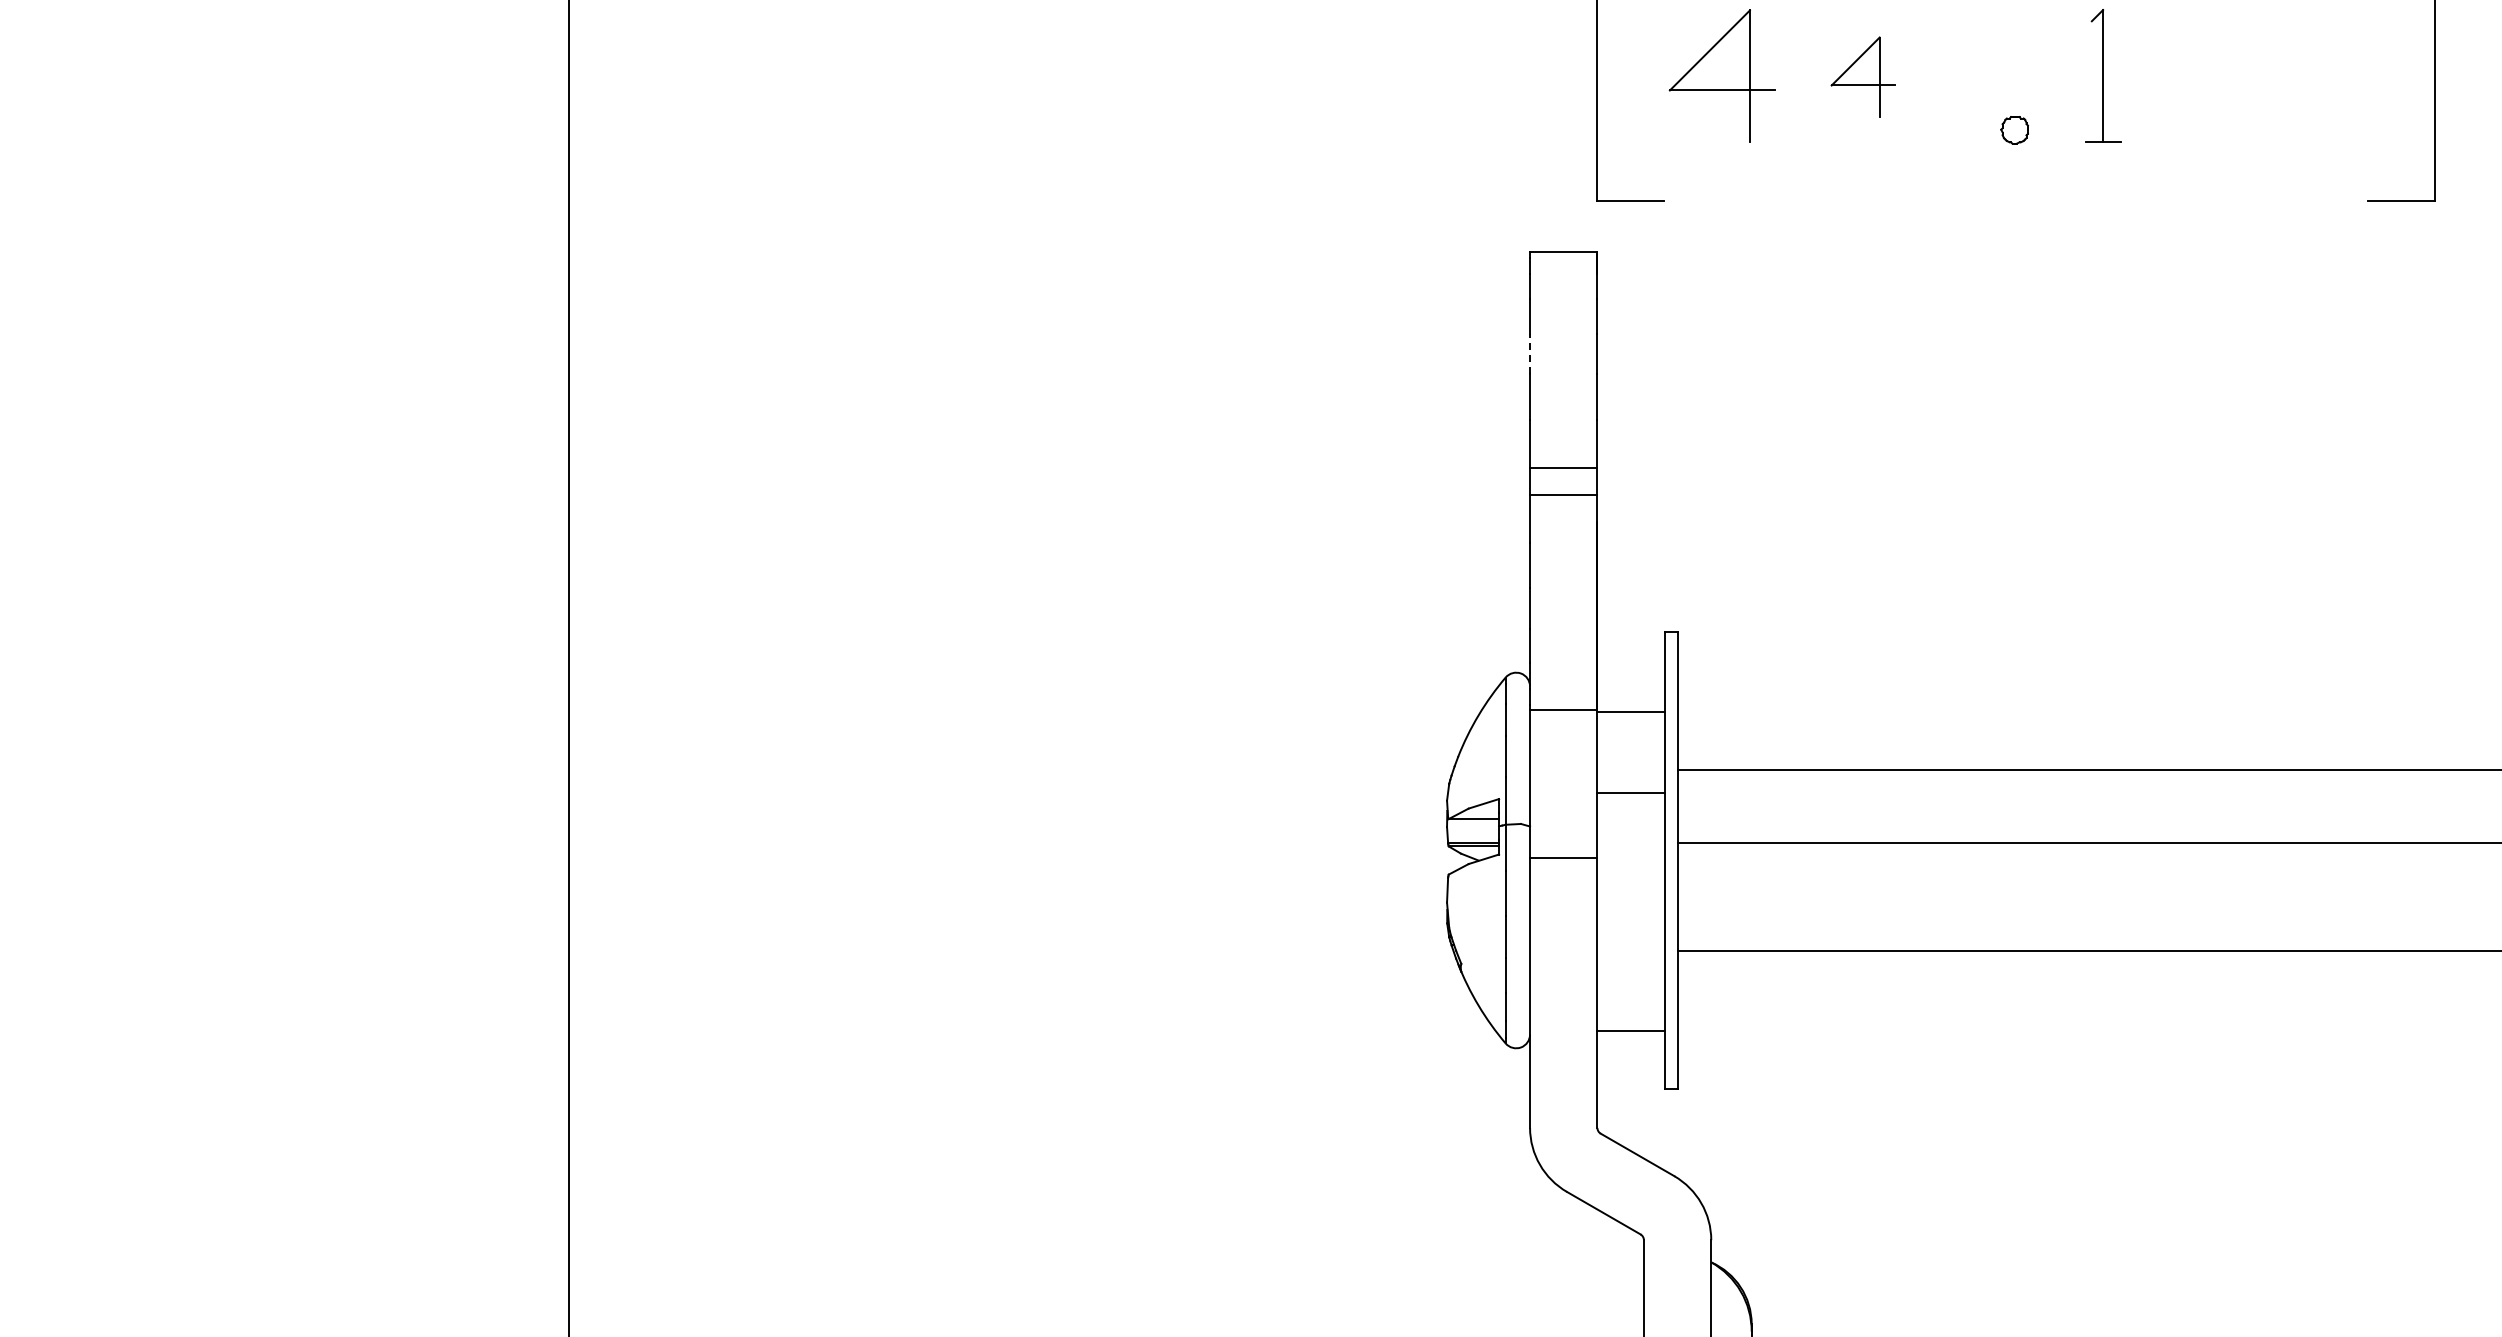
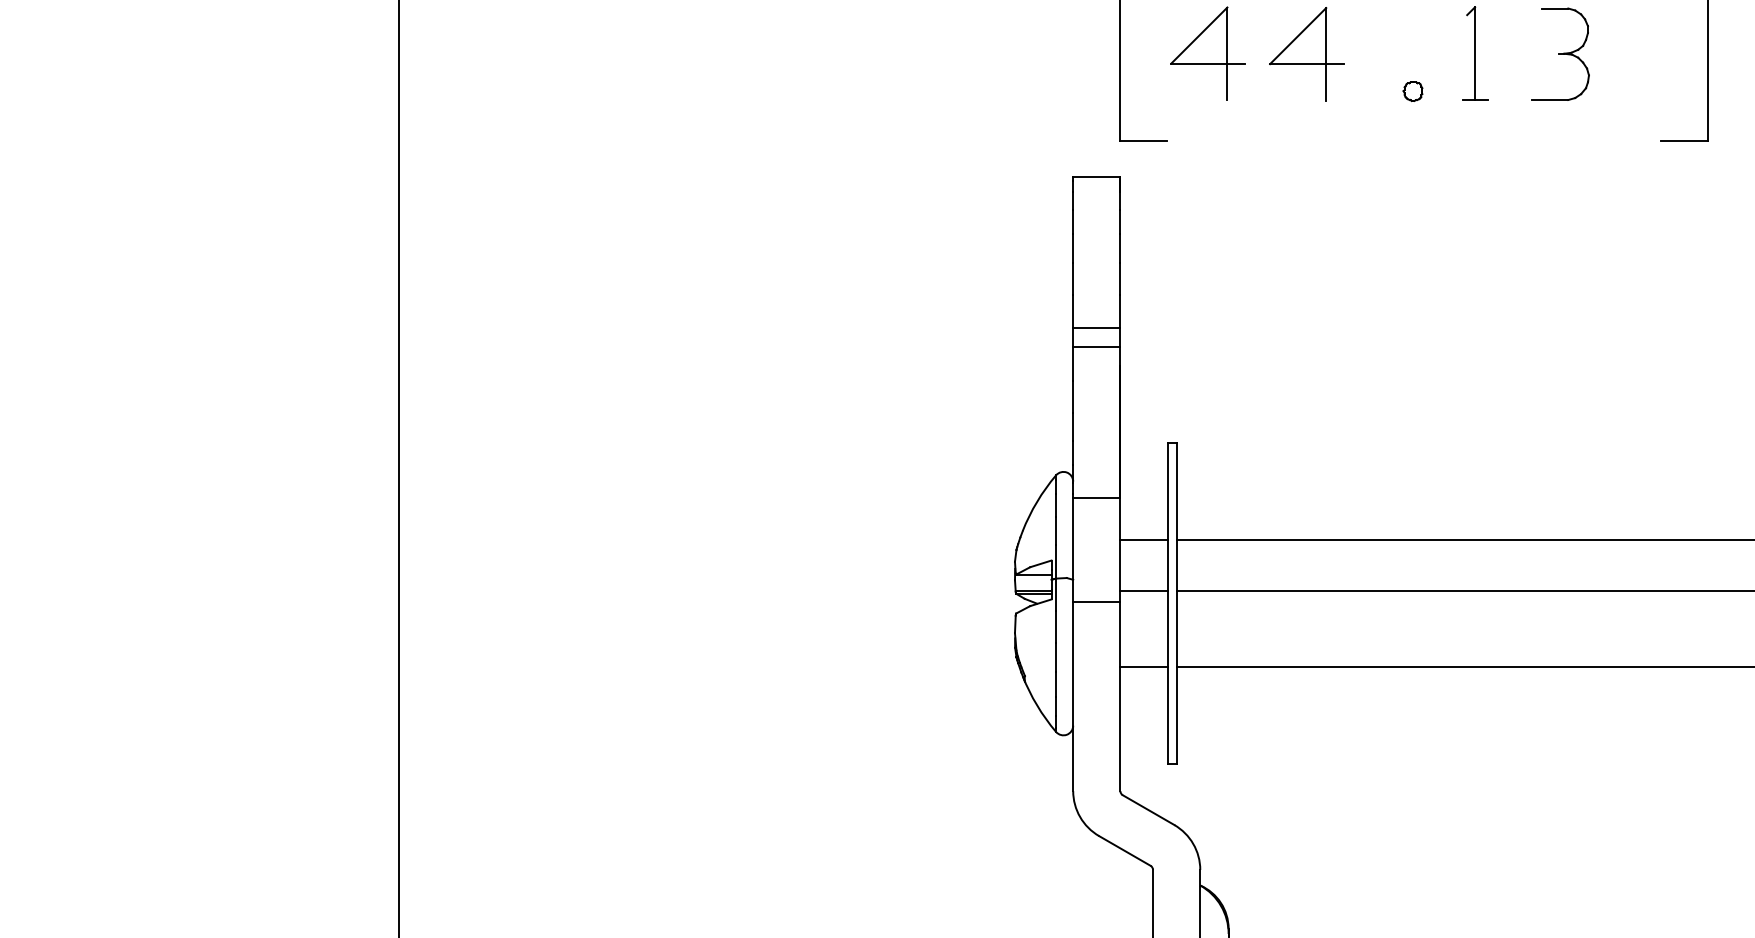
part: (1862, 76) -> (1306, 53), size x1.67
part: (2224, 76) -> (1560, 53), added
line: (1530, 353) -> (1073, 248), dashed -> solid
line: (1630, 712) -> (1143, 540), moved
line: (1630, 792) -> (1143, 591), moved
line: (1630, 1030) -> (1143, 666), moved

